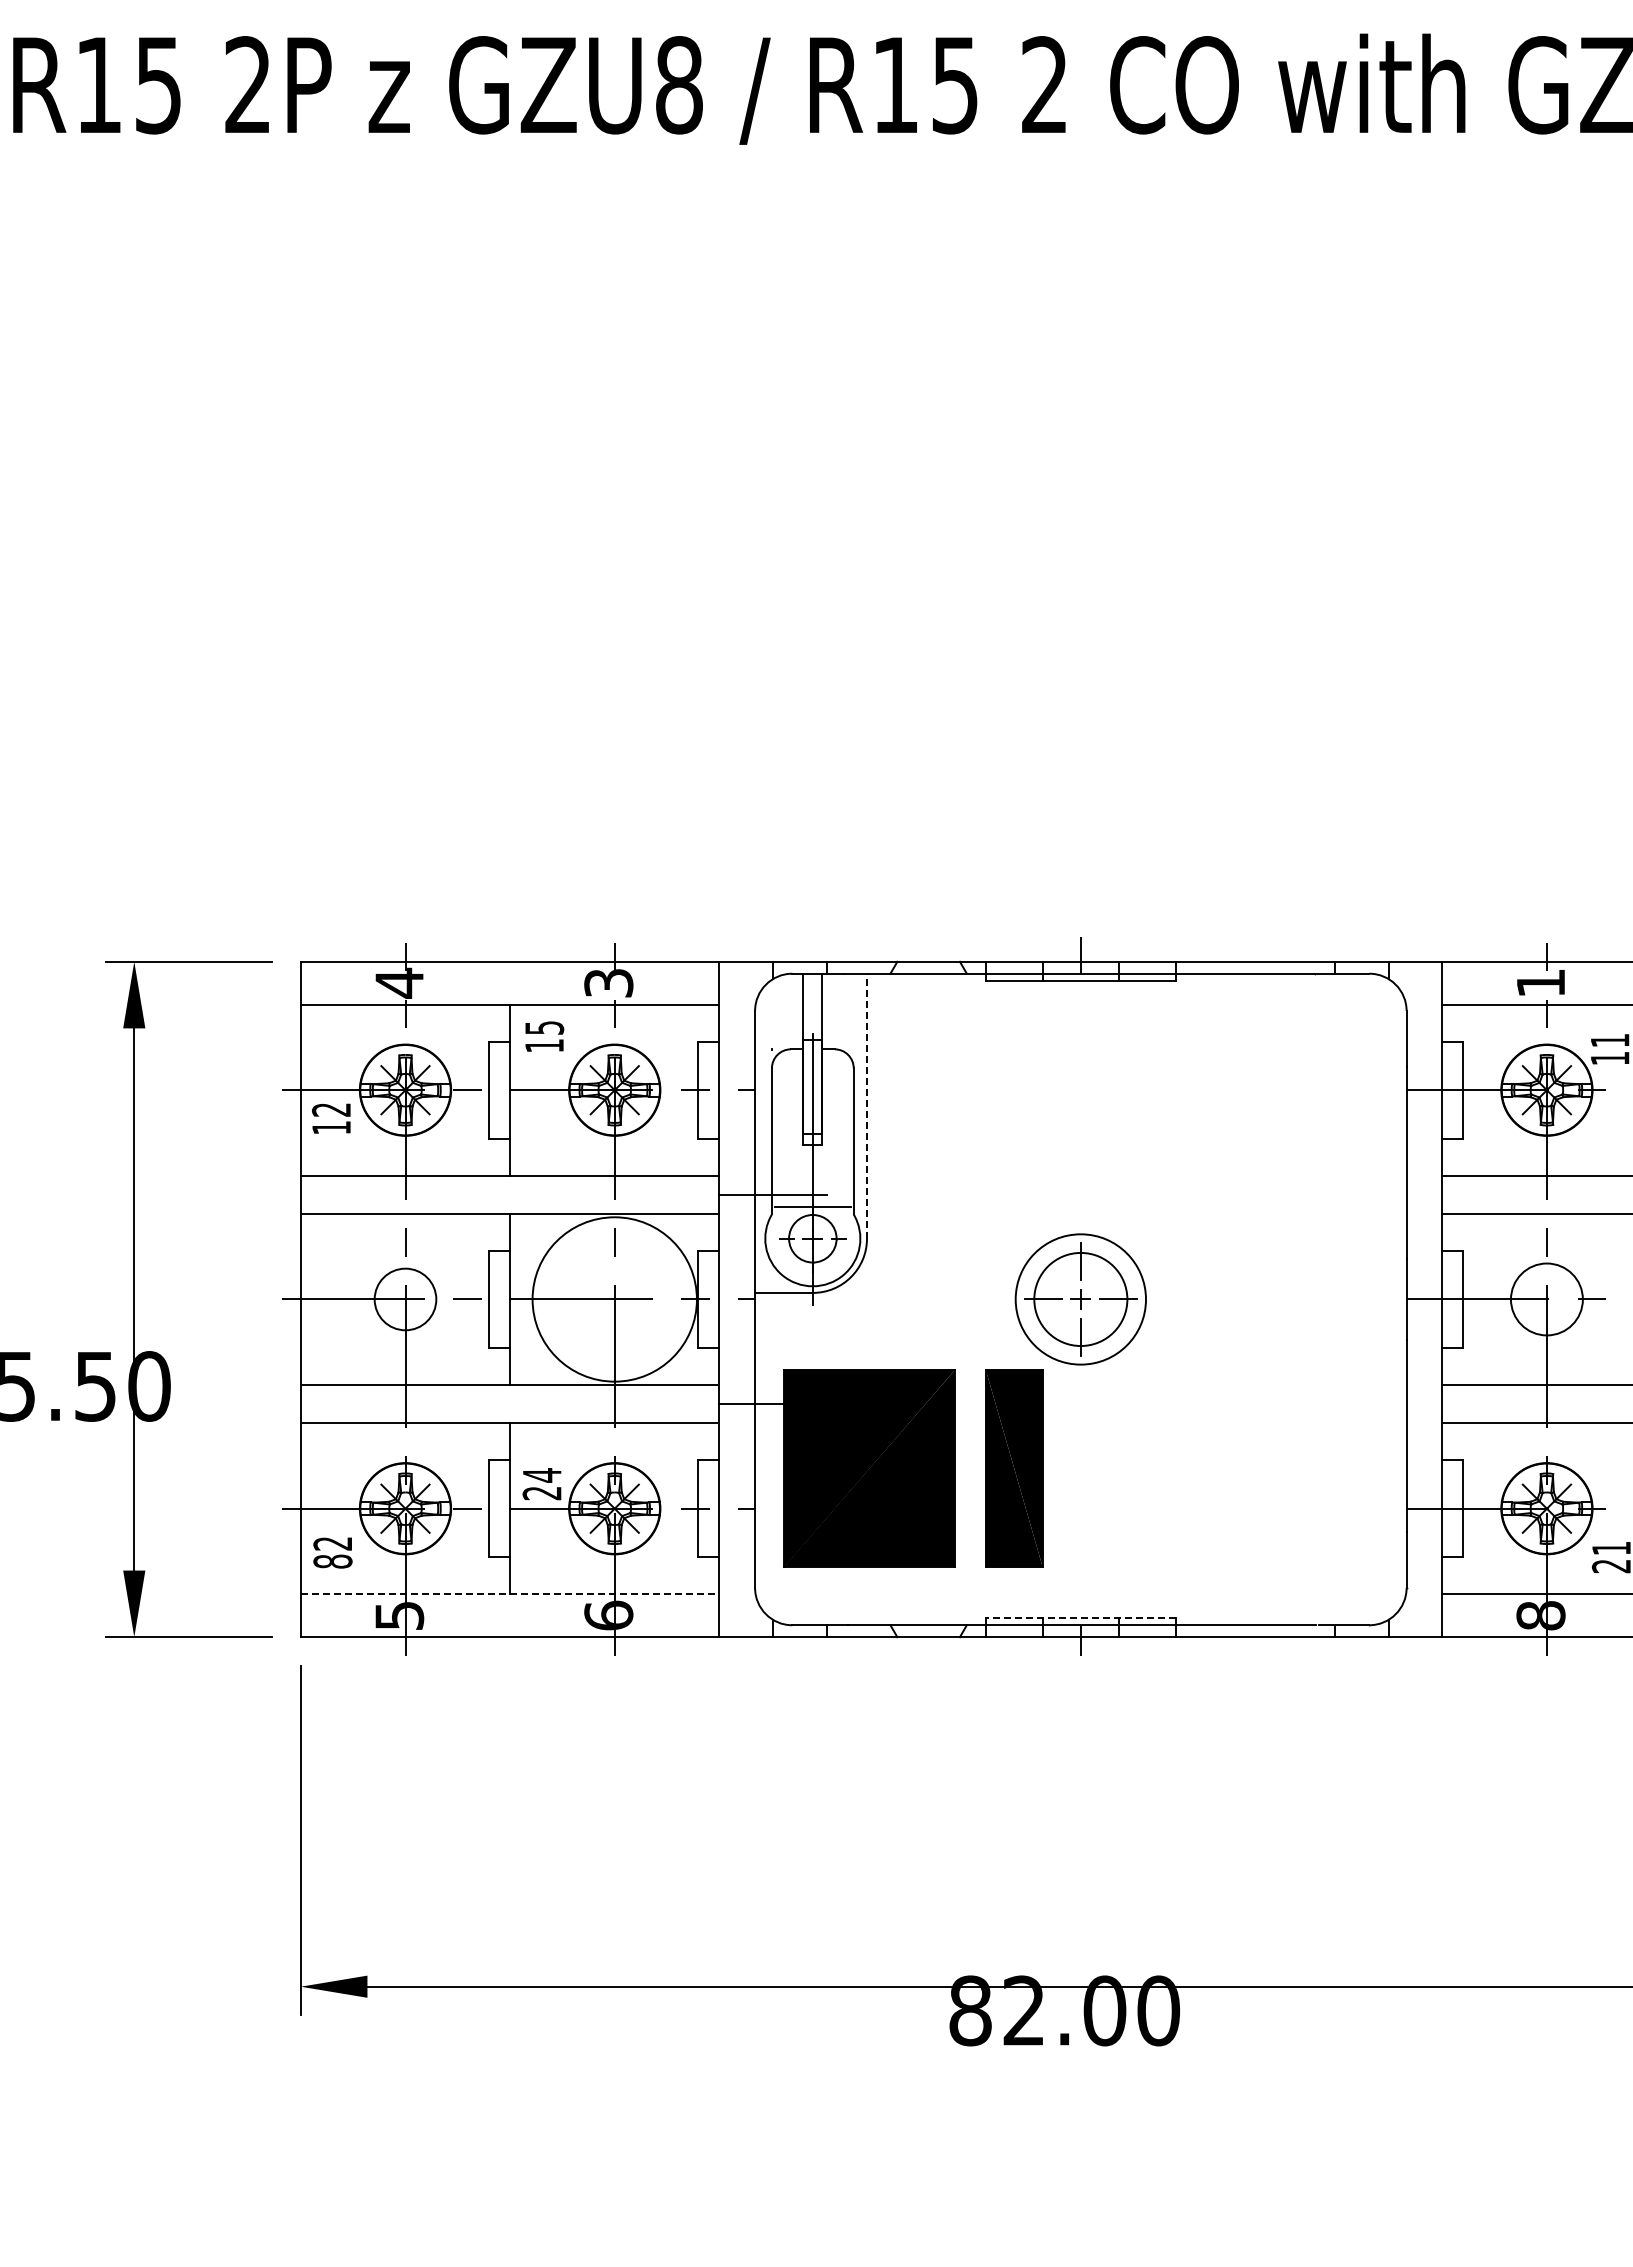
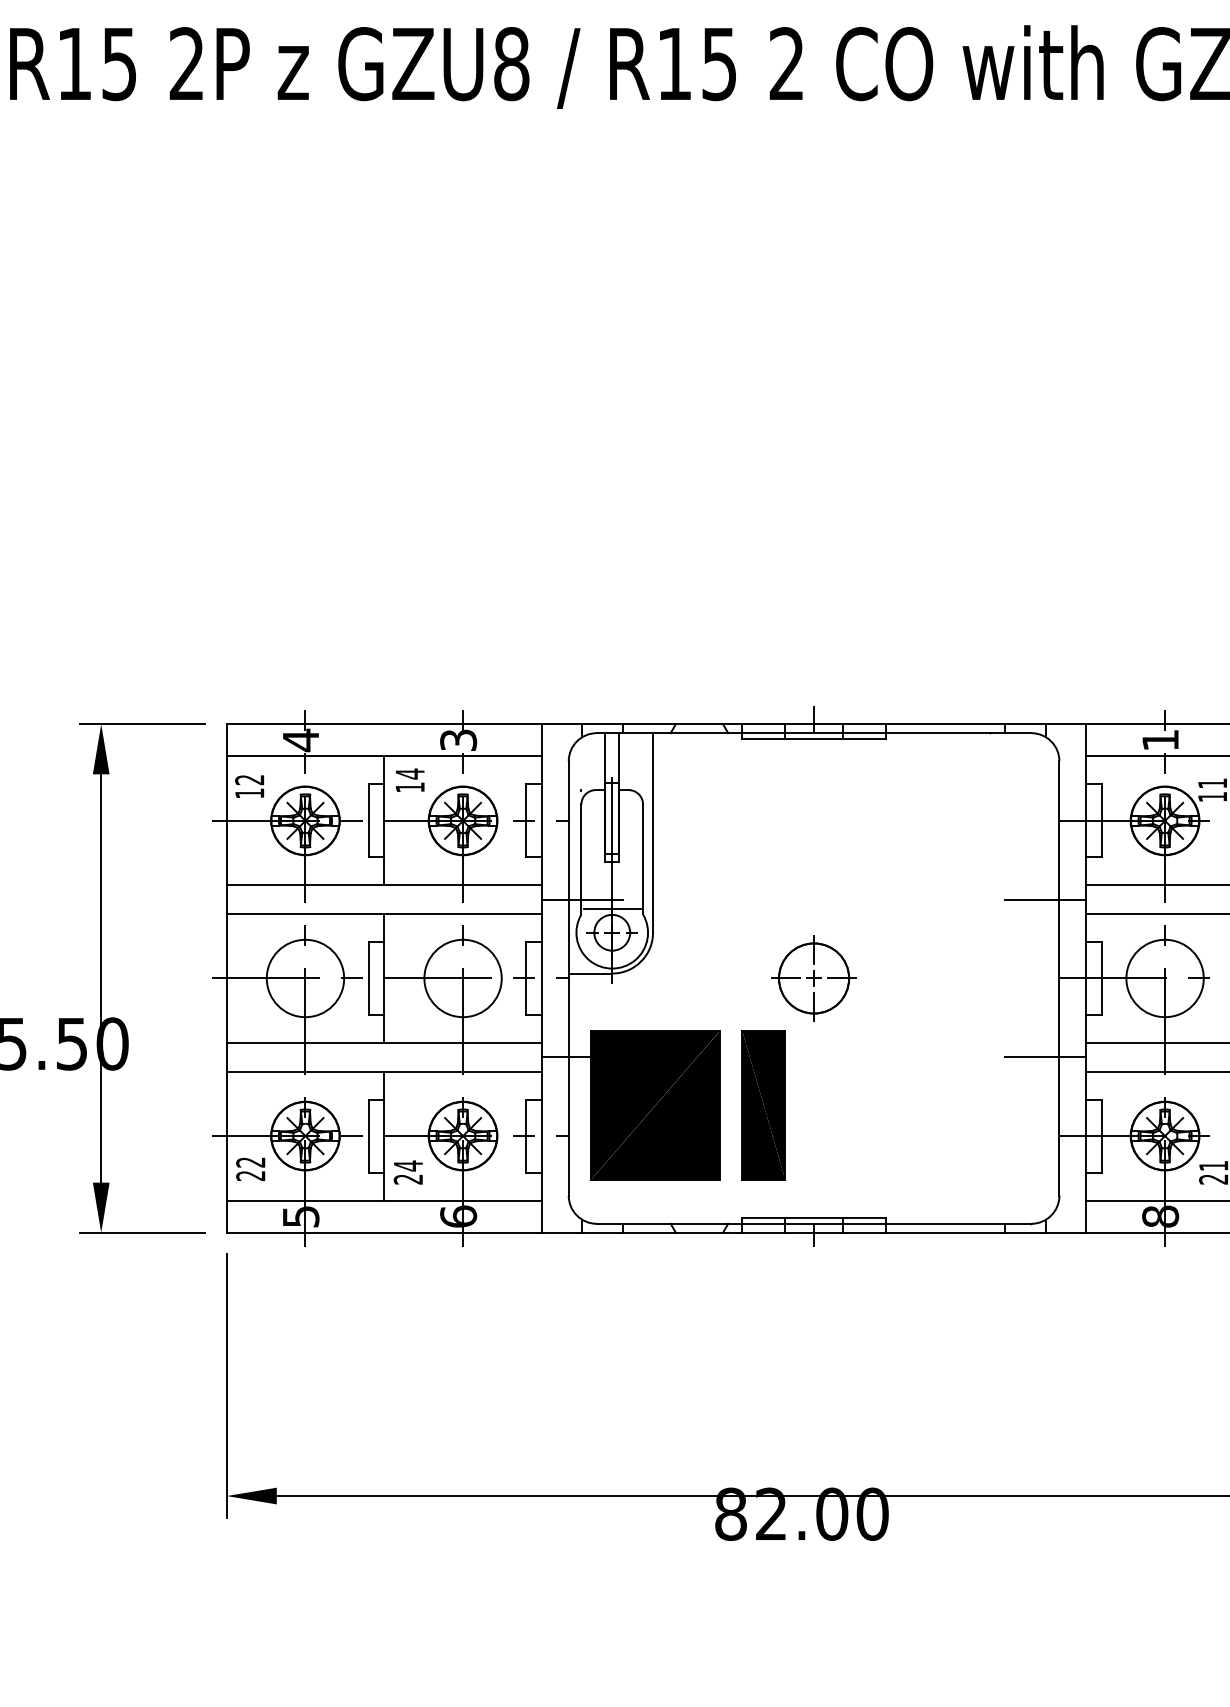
text: (544, 1027) -> (410, 773), 15 -> 14
line: (866, 1106) -> (652, 833), dashed -> solid
text: (331, 1118) -> (249, 786), moved
line: (1388, 1194) -> (1045, 899), added
circle: (405, 1299) -> (305, 978), size x1.67
circle: (614, 1299) -> (462, 978), size x0.62
circle: (1080, 1299) -> (813, 978), size x0.71
circle: (1546, 1299) -> (1164, 978), size x1.43
line: (1388, 1404) -> (1045, 1057), added
text: (541, 1484) -> (407, 1172), moved
text: (332, 1561) -> (250, 1175), 82 -> 22
line: (510, 1594) -> (384, 1200), dashed -> solid
line: (1080, 1618) -> (813, 1218), dashed -> solid

